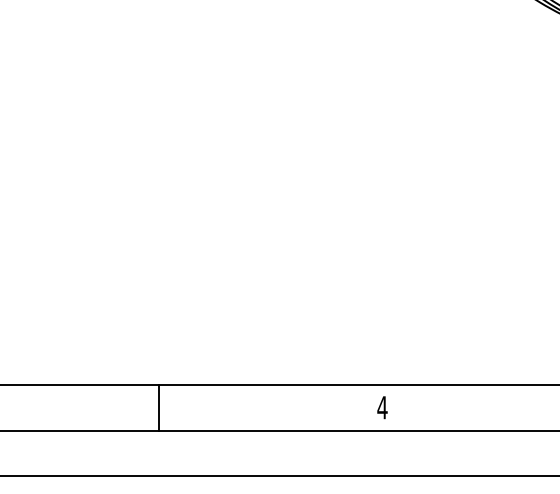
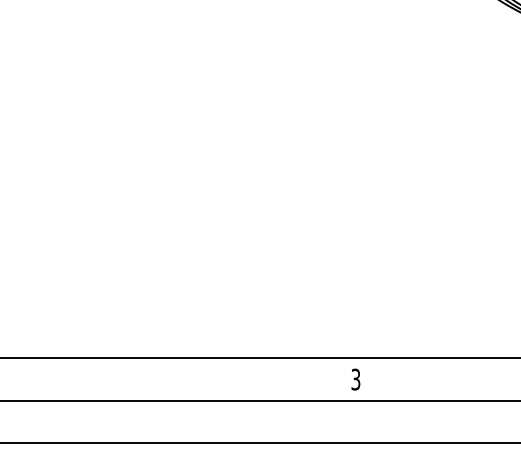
line: (159, 407) -> (148, 379), removed
text: (382, 407) -> (355, 379), 4 -> 3

